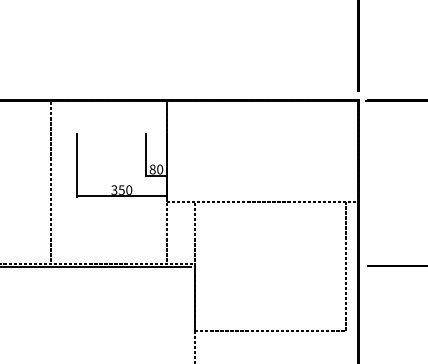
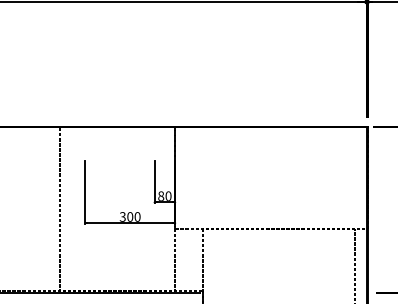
text: (121, 189) -> (129, 216), 350 -> 300

